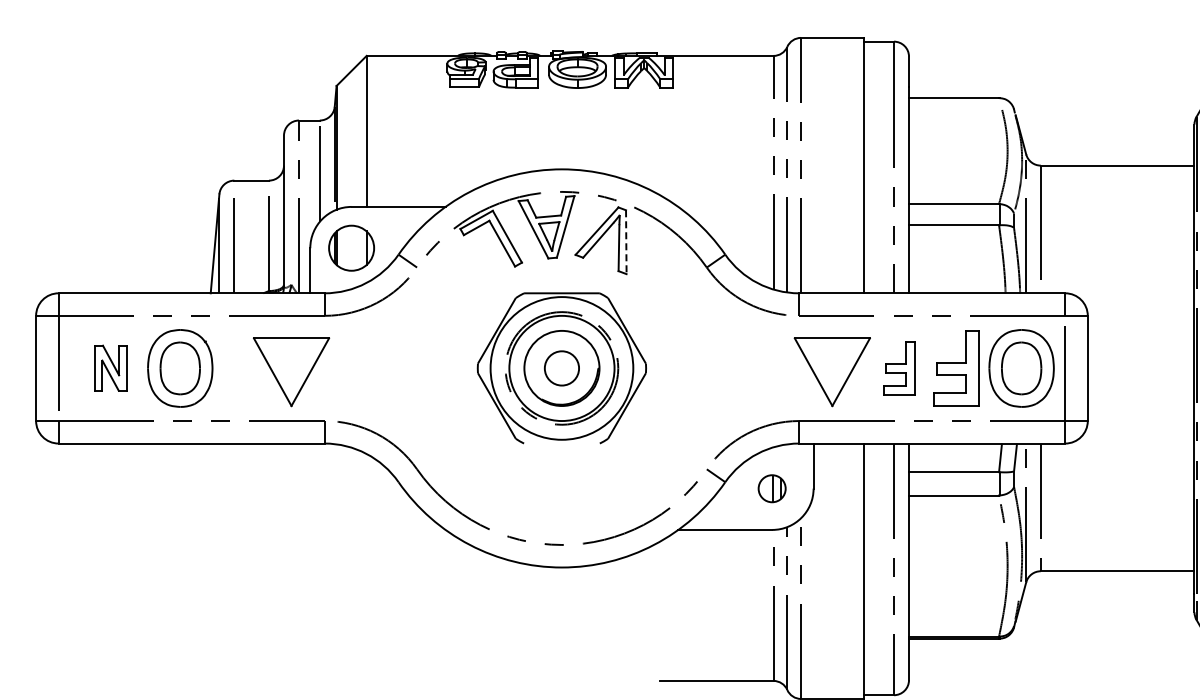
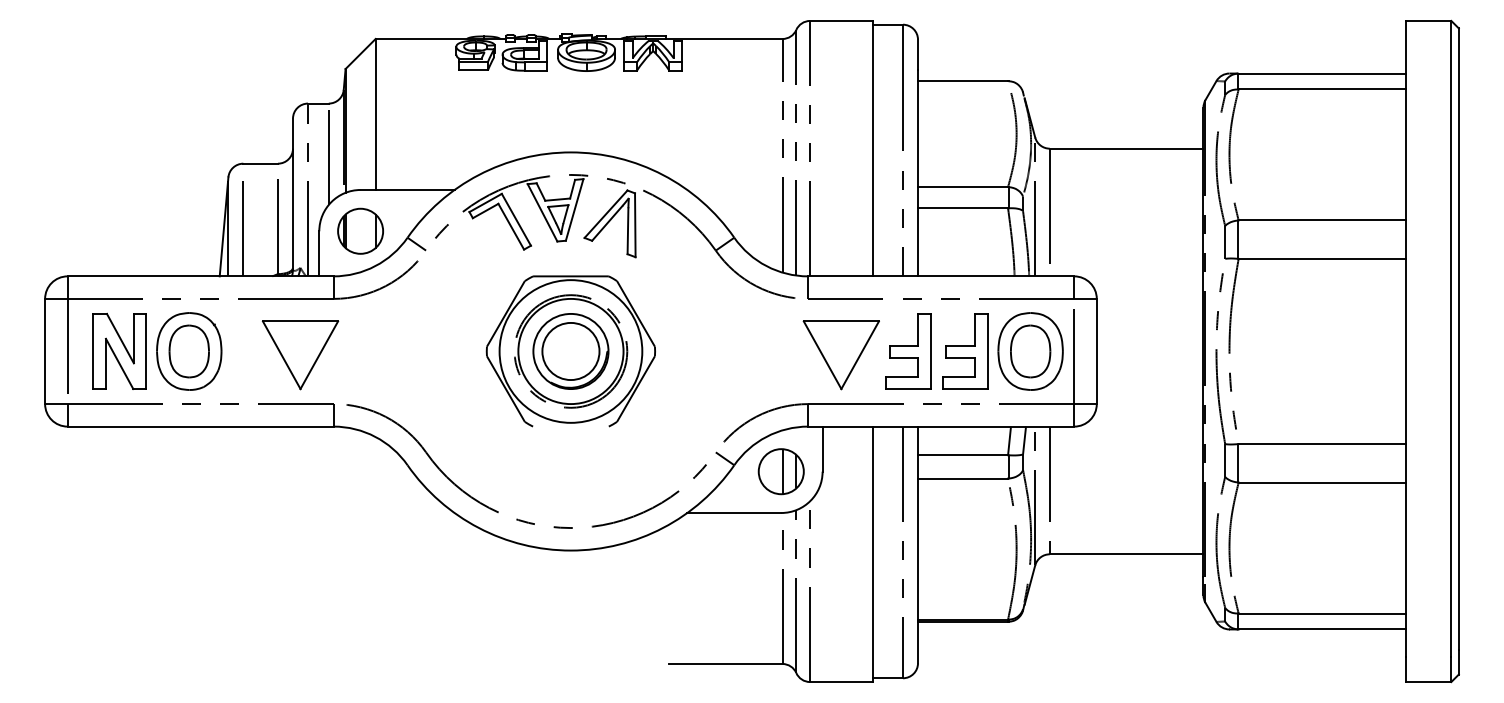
line: (626, 242) -> (635, 225), dashed -> solid
part: (110, 367) -> (119, 350), size x1.67
circle: (561, 368) -> (570, 351), size x1.67
part: (899, 368) -> (908, 351), size x1.43
part: (771, 488) -> (780, 471), size x1.67

